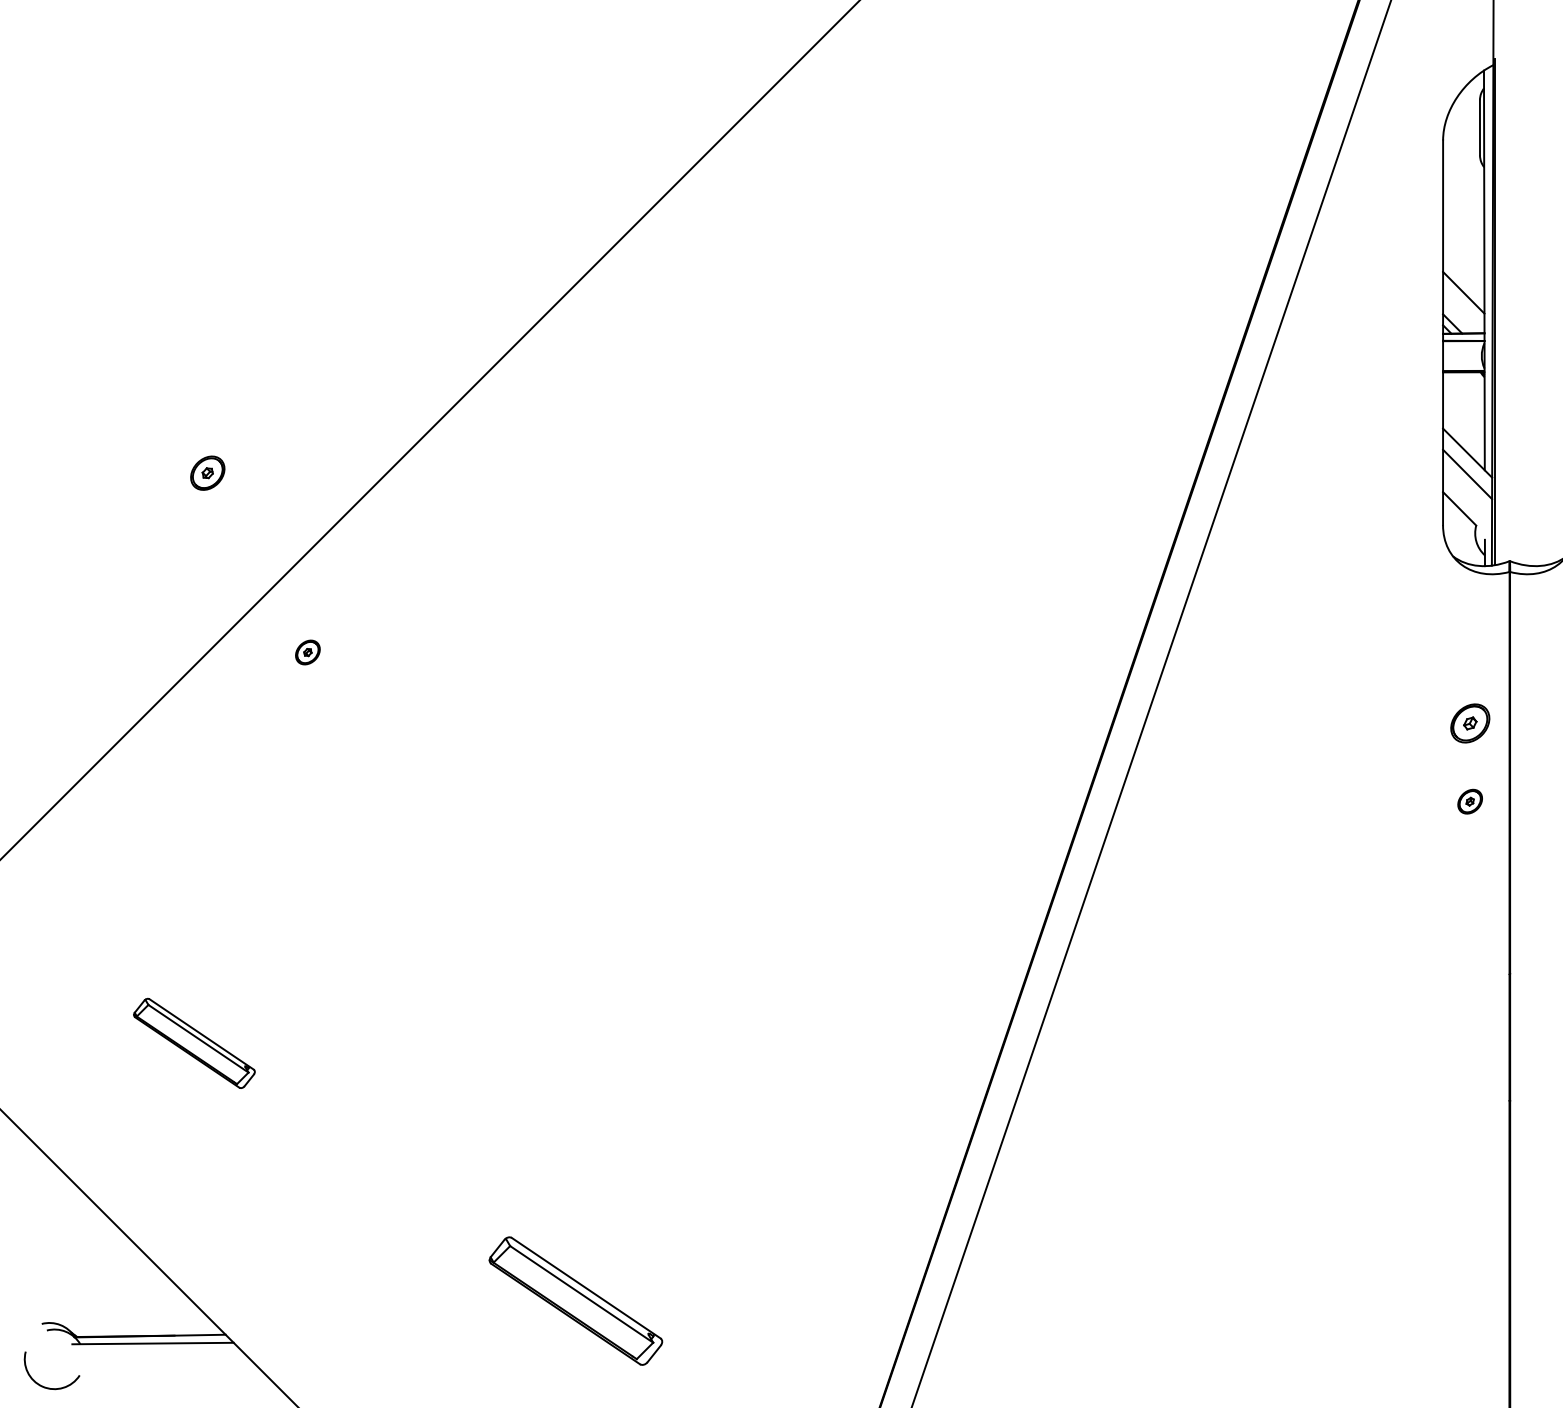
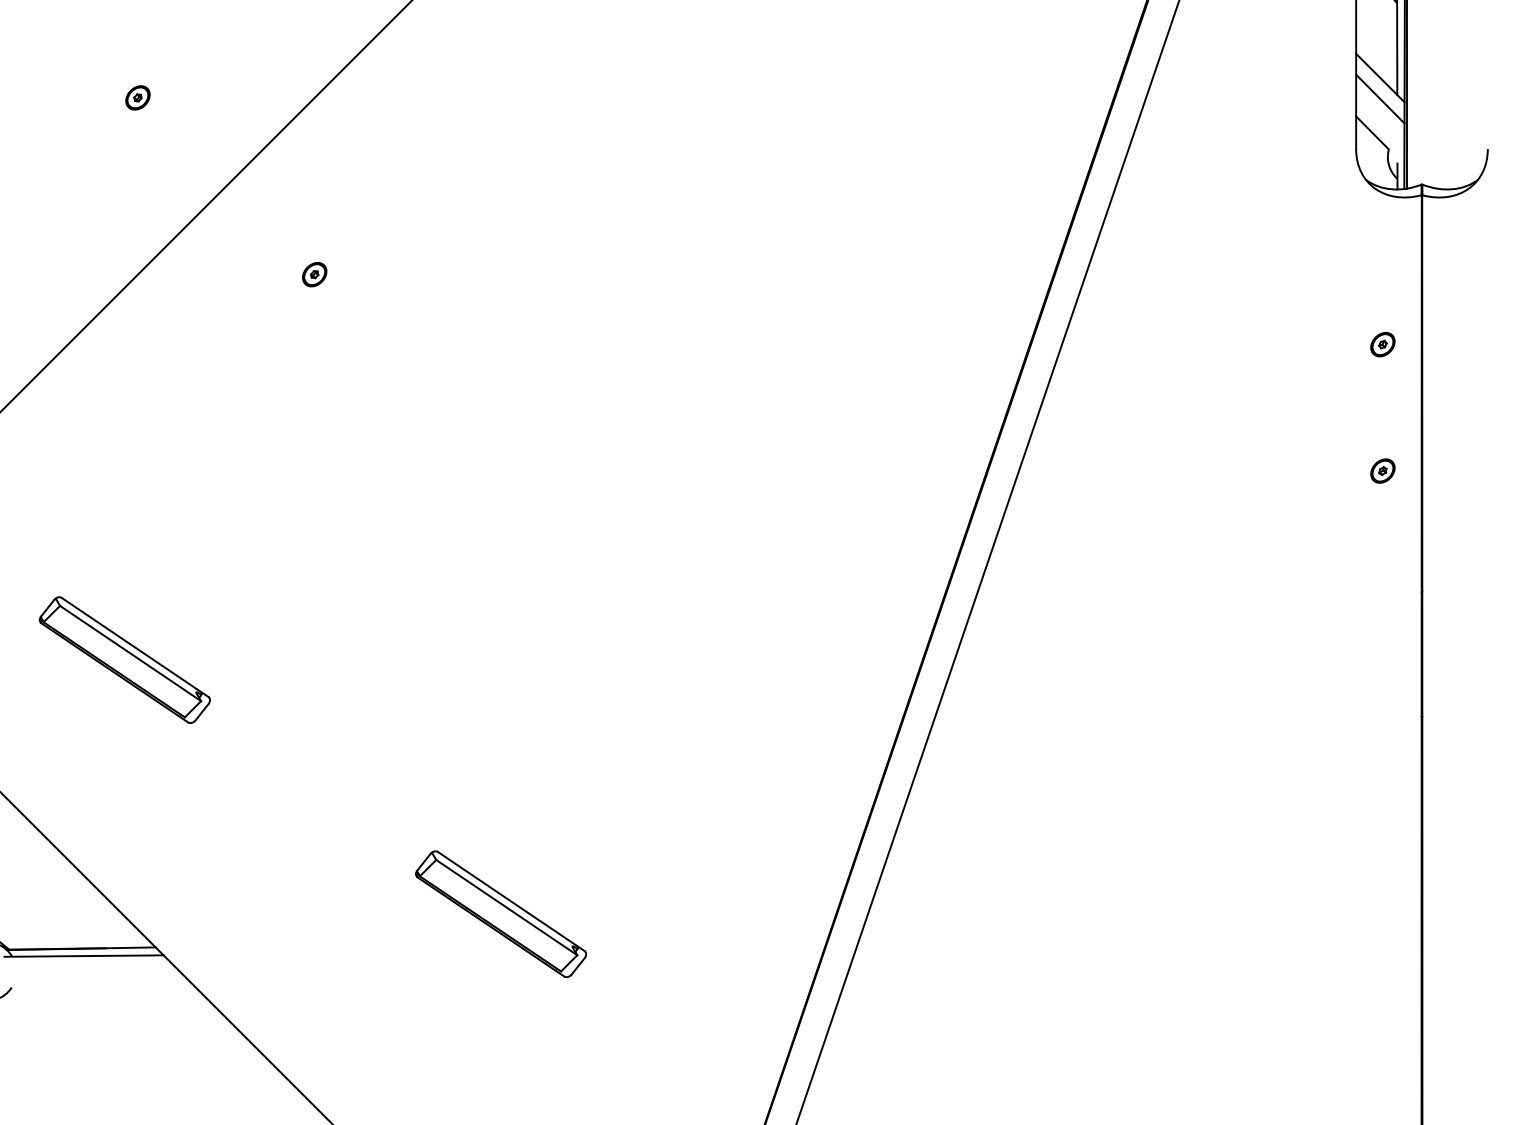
part: (207, 473) -> (137, 98), size x0.71
part: (307, 652) -> (314, 274), moved
part: (1469, 723) -> (1382, 344), size x0.62
part: (1469, 801) -> (1382, 470), moved
part: (194, 1043) -> (124, 660), size x1.43

